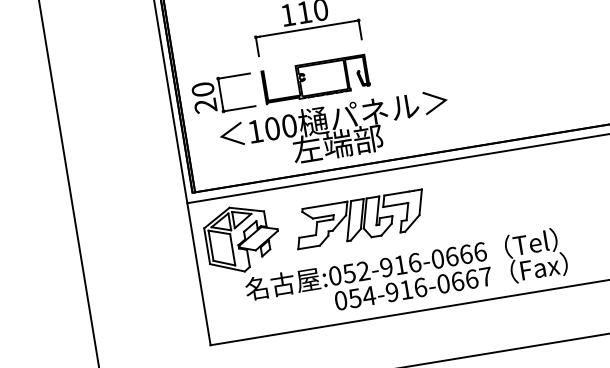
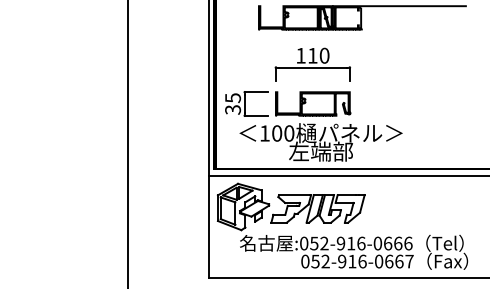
text: (204, 96) -> (233, 103), 20 -> 35
part: (359, 218) -> (317, 208), moved
text: (369, 295) -> (325, 261), 054-916-0667 -> 052-916-0667

